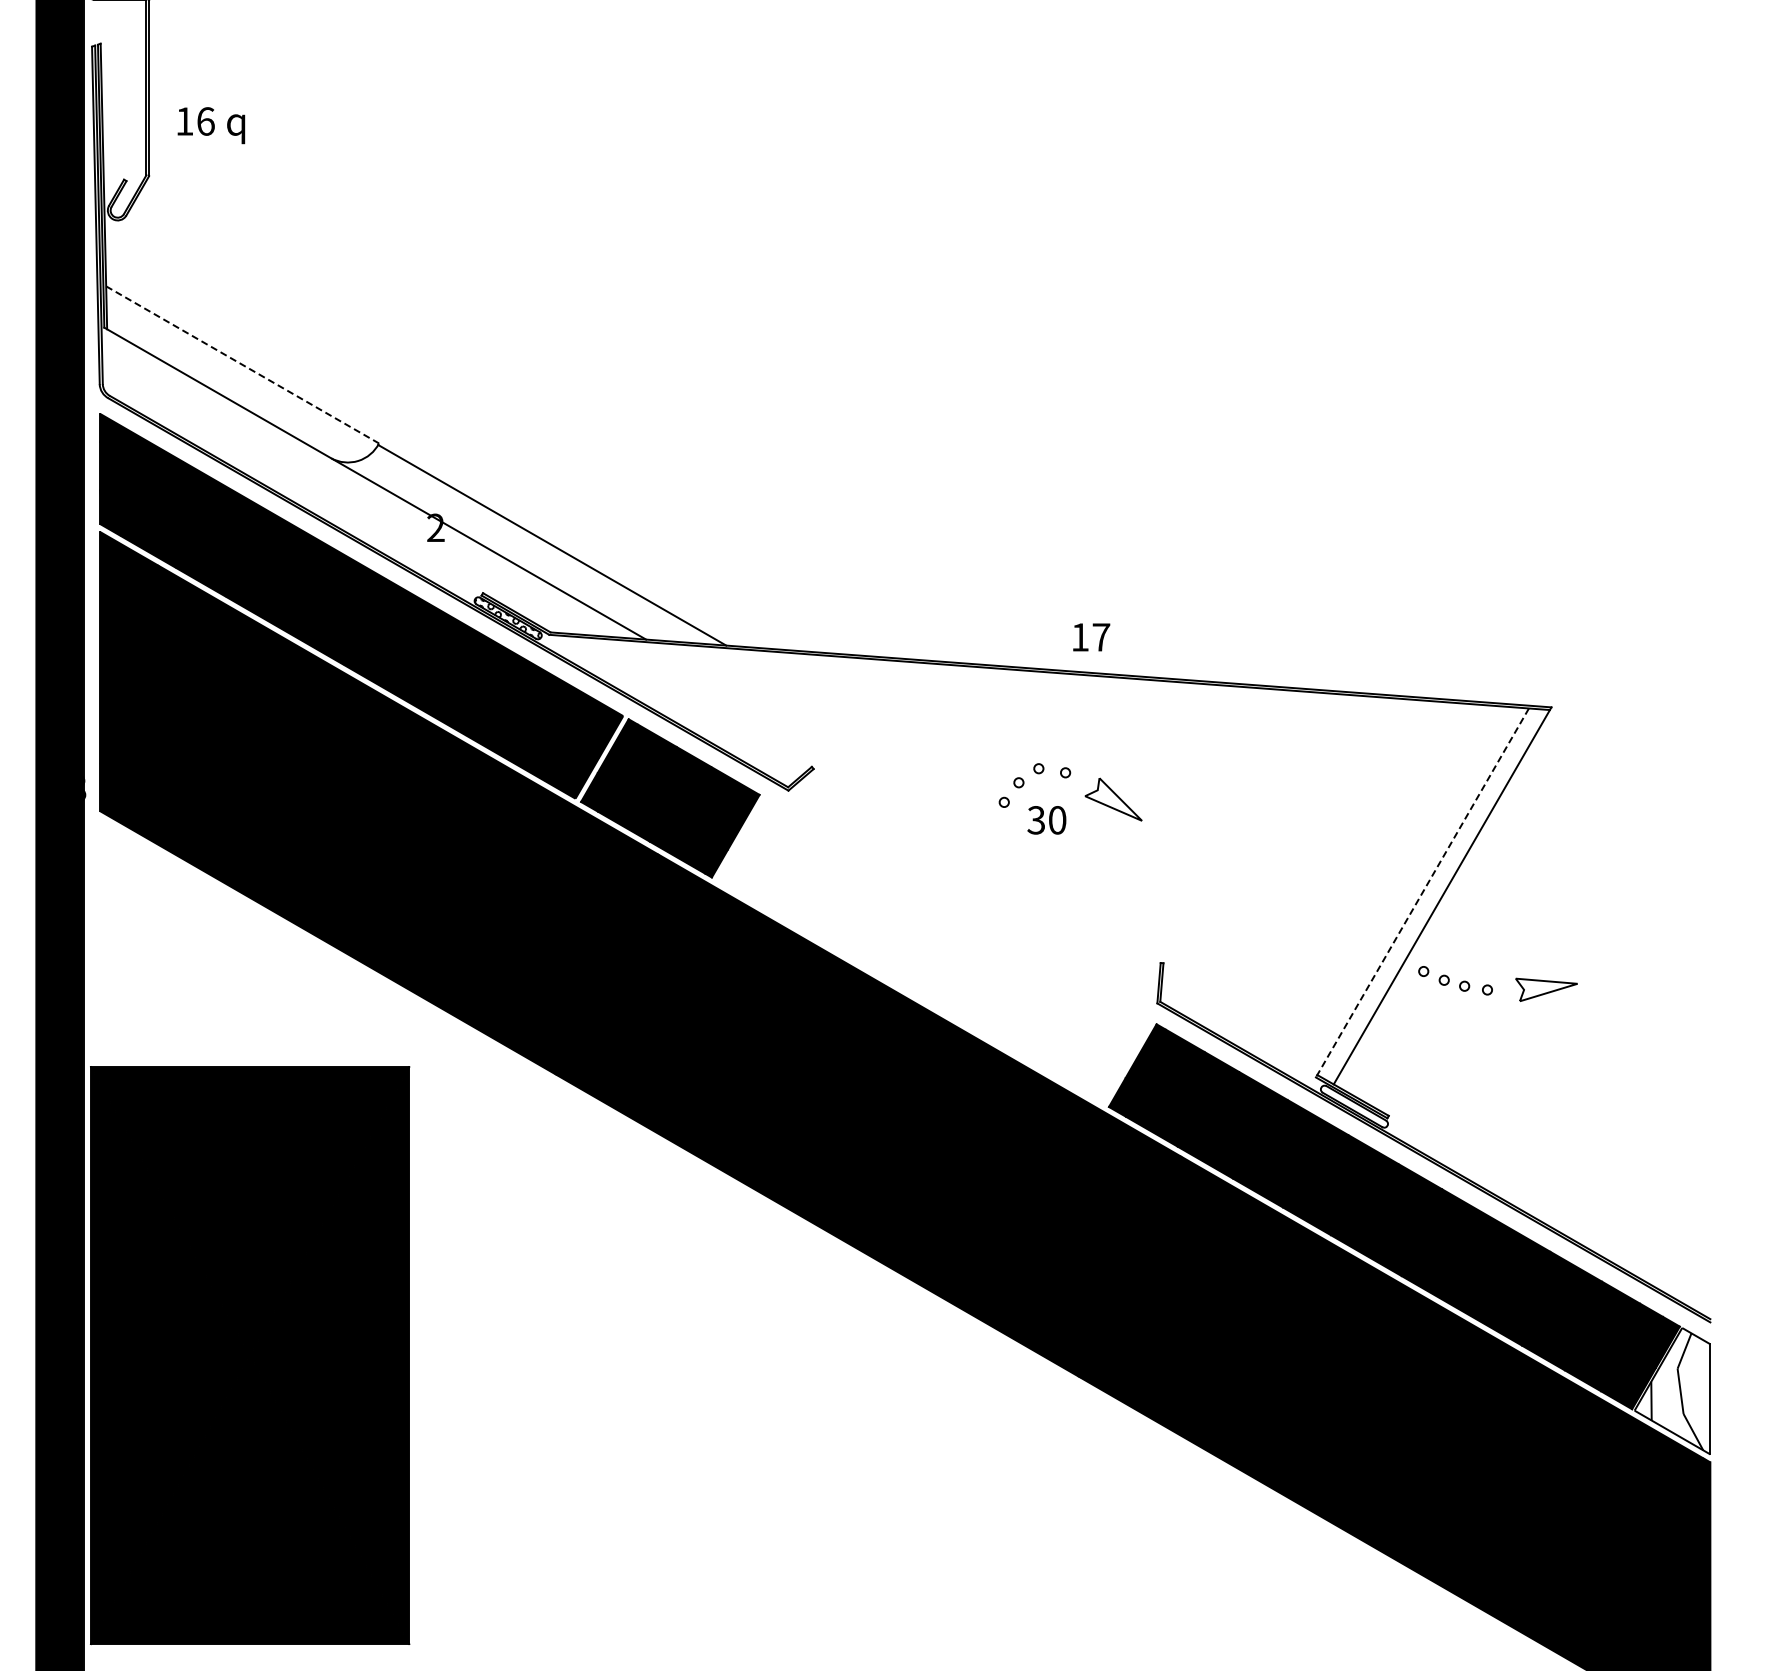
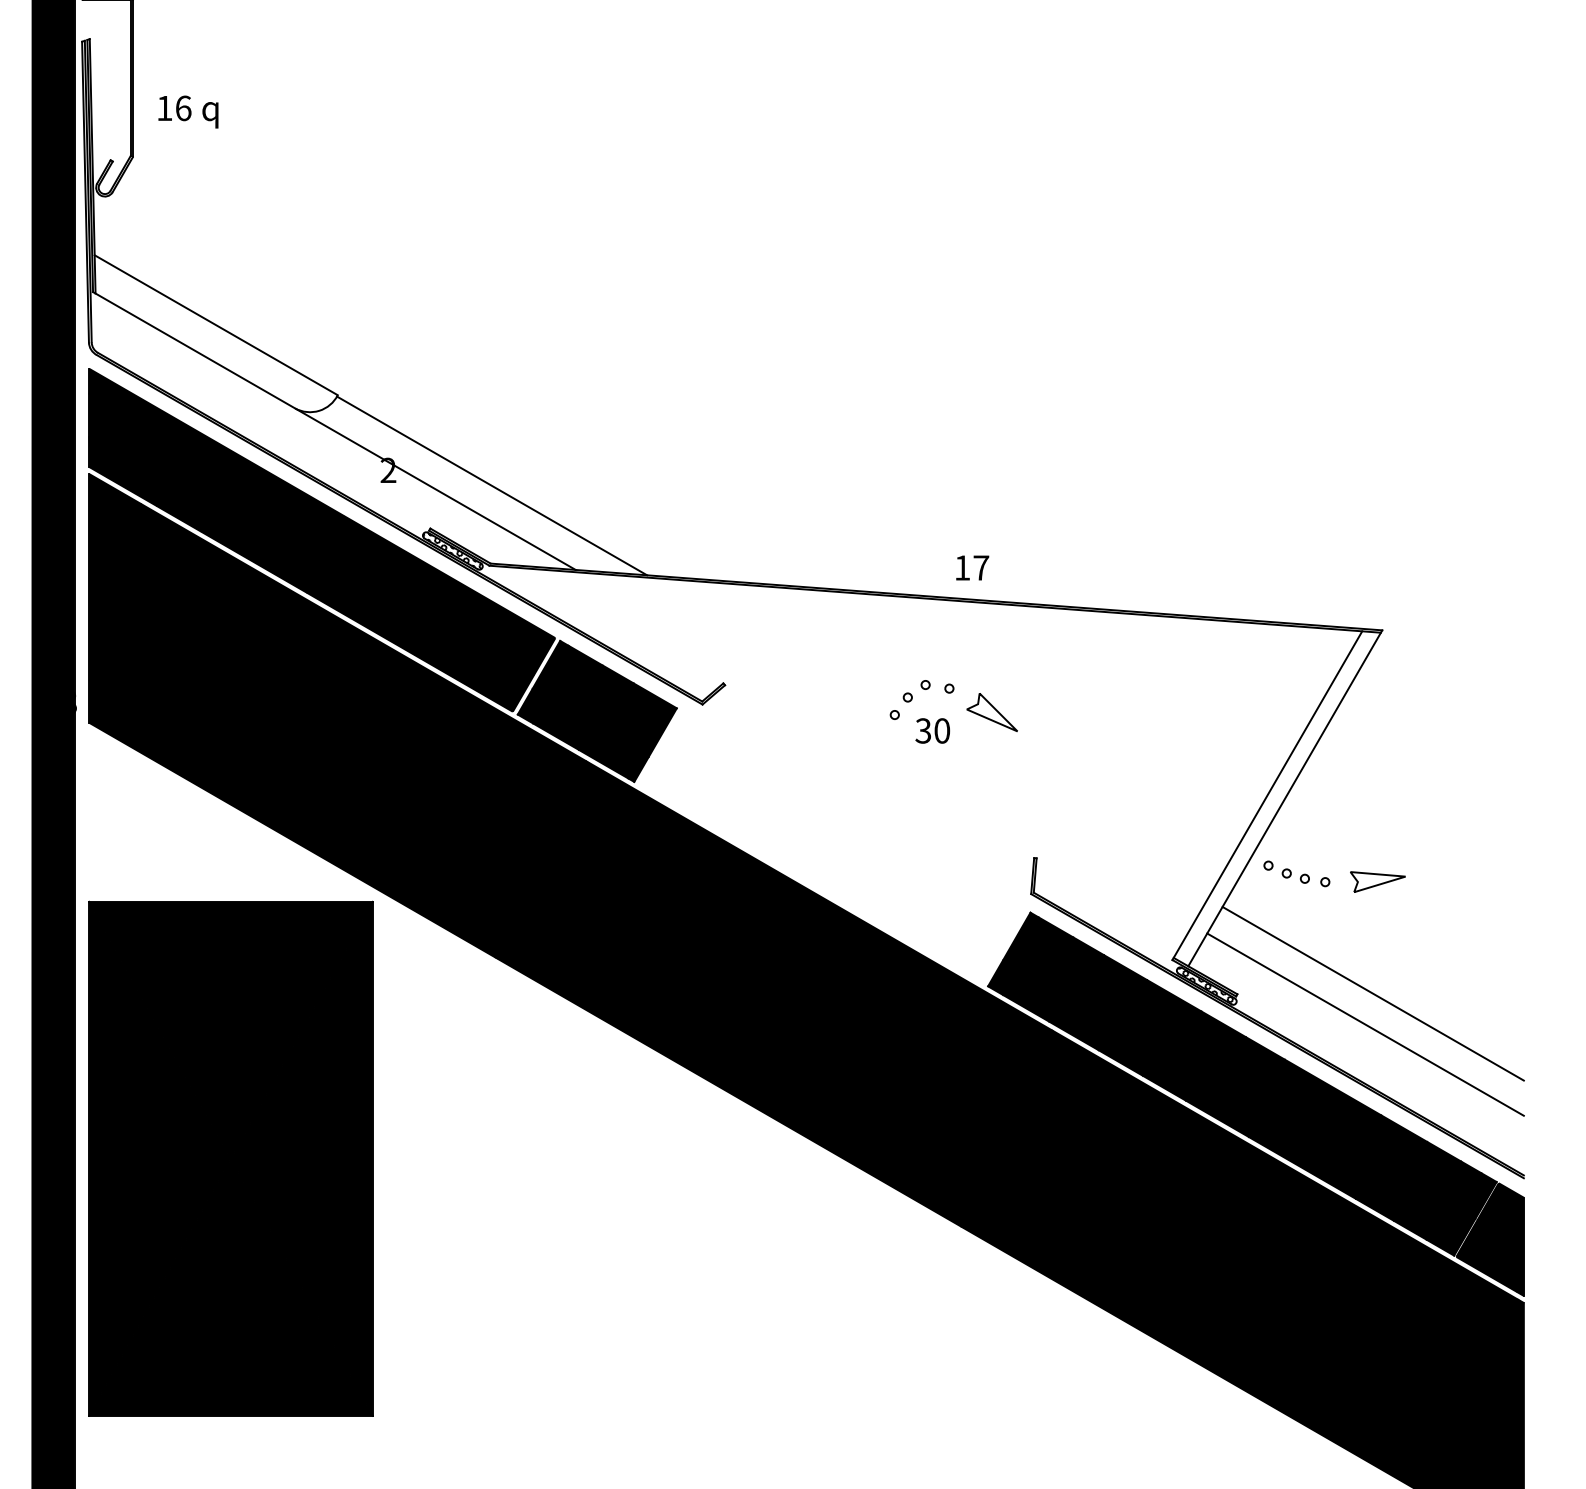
line: (243, 365) -> (217, 325), dashed -> solid
line: (1422, 893) -> (1267, 796), dashed -> solid
hatch: (1352, 1104) -> (1205, 984), added
line: (1541, 1114) -> (1373, 993), added
line: (1532, 1149) -> (1365, 1024), added
part: (250, 1355) -> (231, 1158), moved
fill: (1672, 1391) -> (1490, 1239), added

